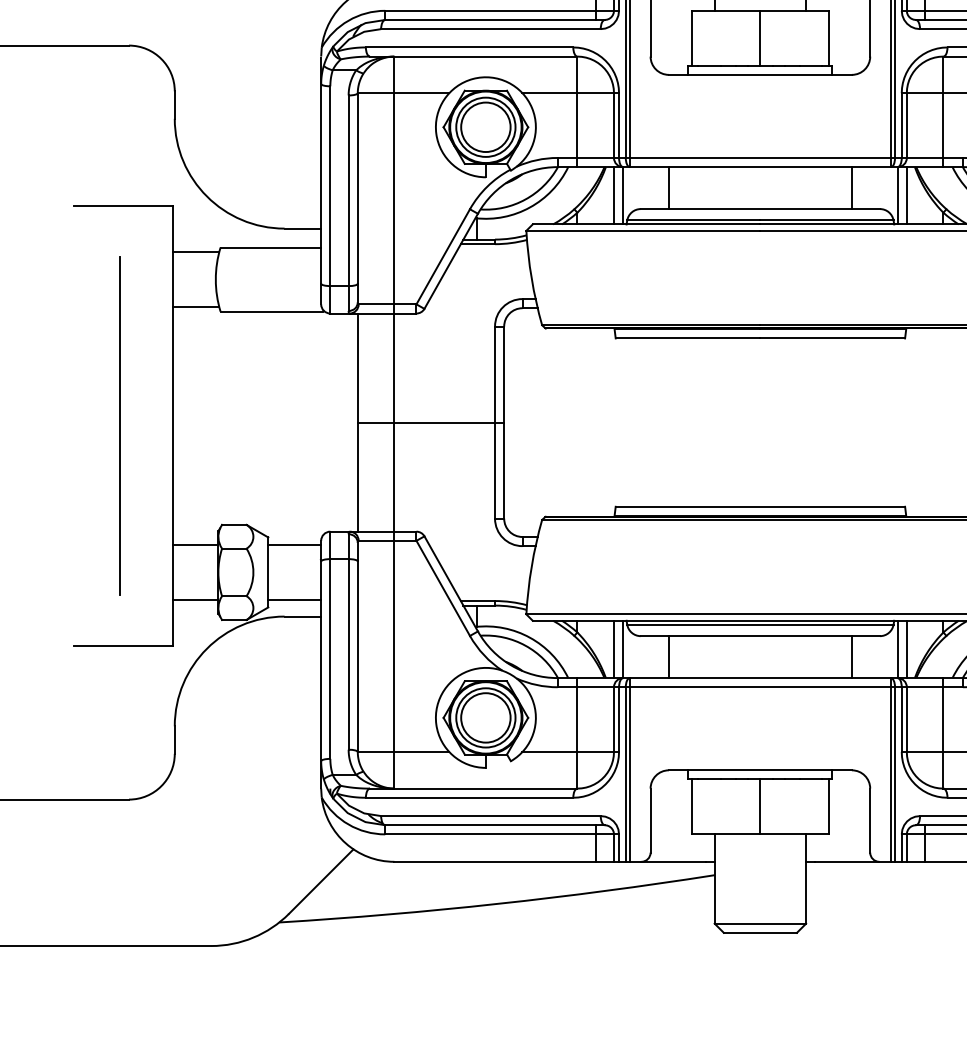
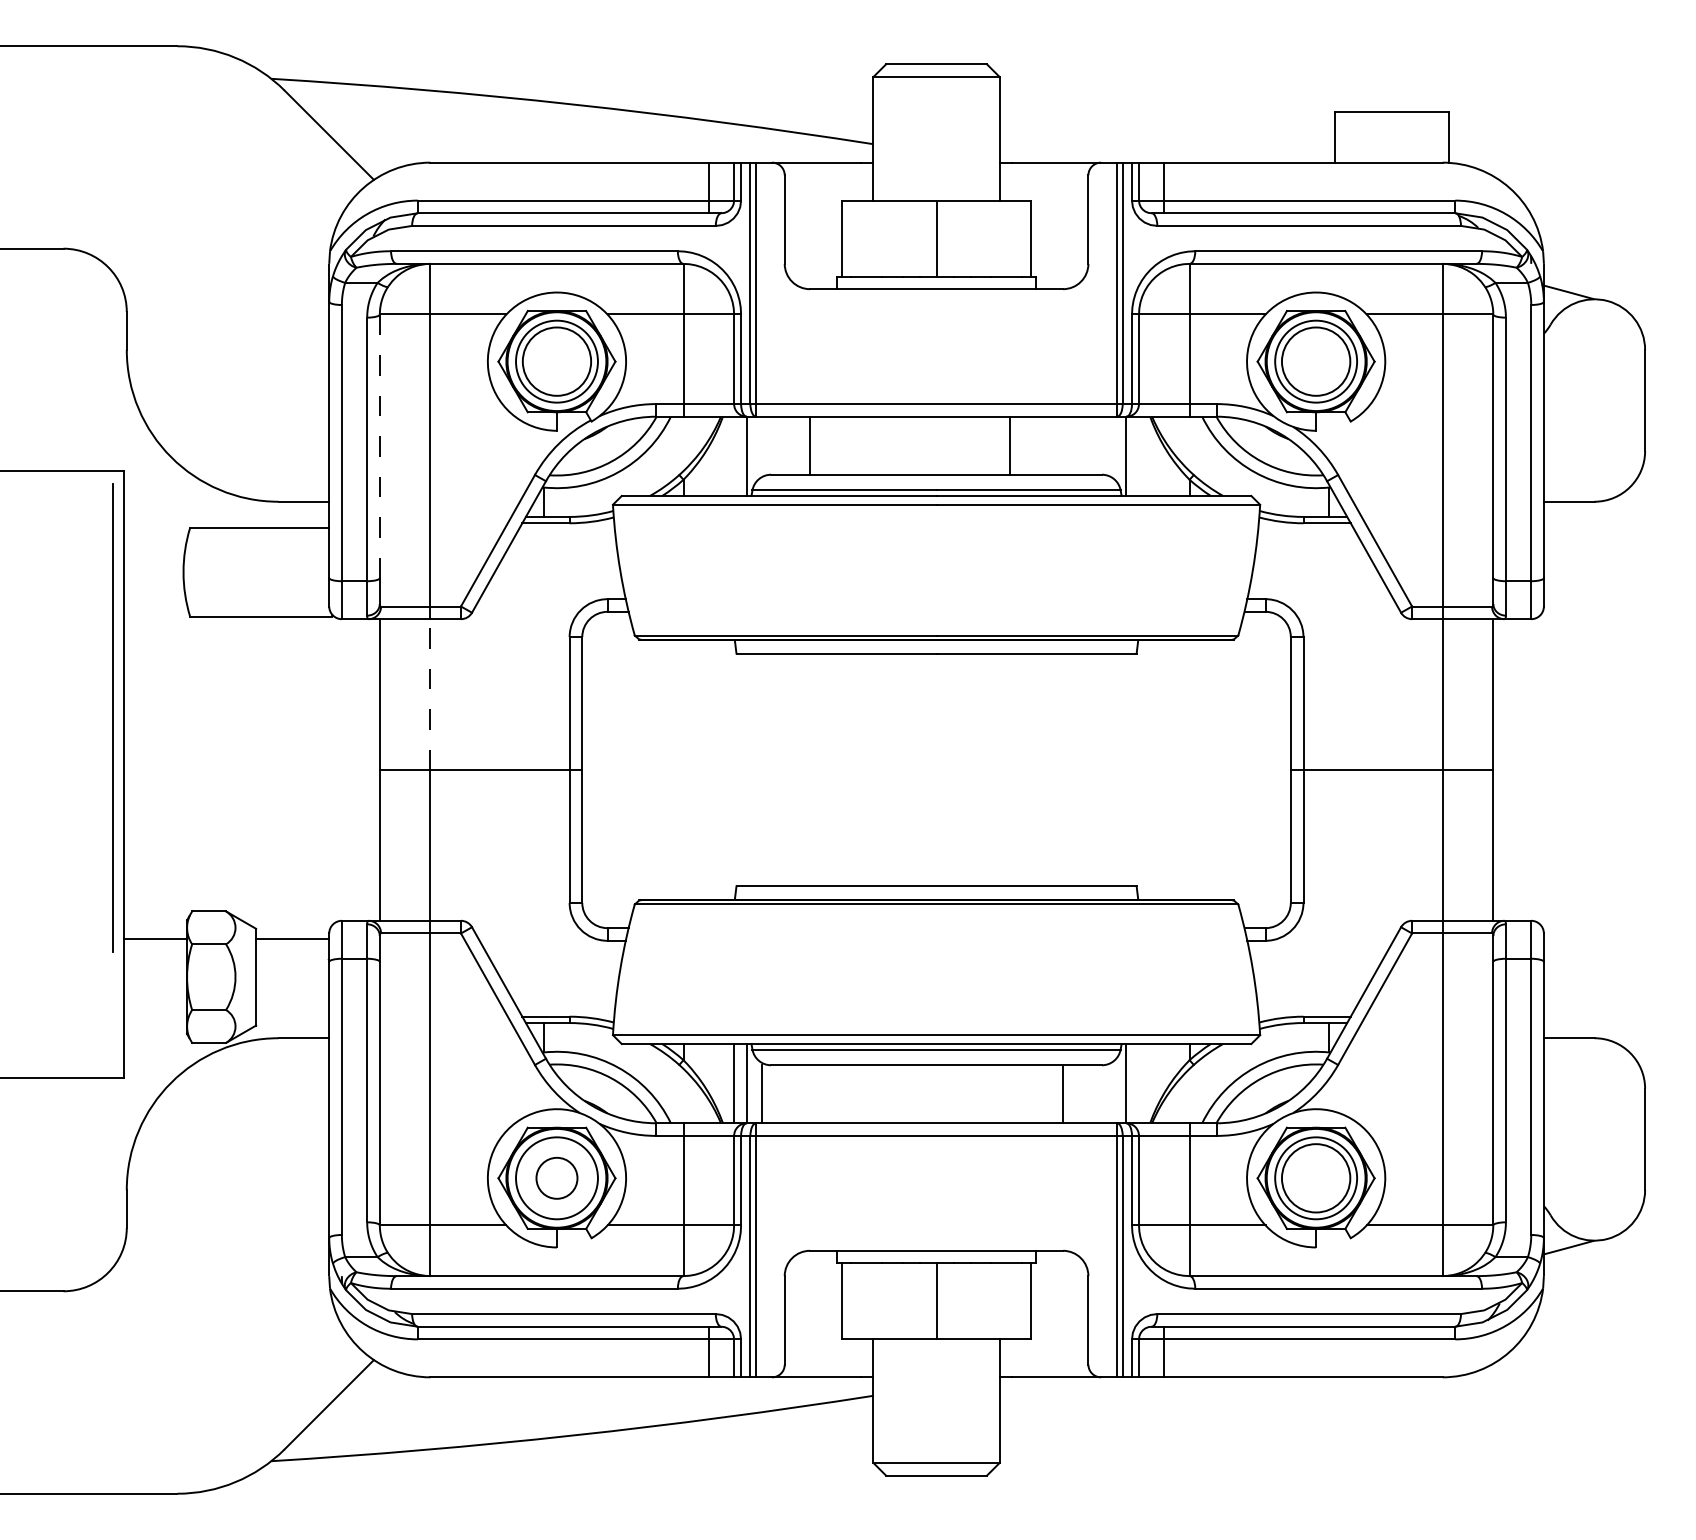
line: (852, 187) -> (1010, 445), moved
line: (357, 188) -> (379, 446), solid -> dashed
line: (614, 195) -> (734, 455), removed
line: (907, 195) -> (1139, 455), removed
line: (195, 252) -> (155, 534), removed
line: (195, 307) -> (155, 610), removed
line: (394, 368) -> (430, 694), solid -> dashed
line: (119, 425) -> (112, 717), moved
line: (195, 600) -> (155, 1015), removed
line: (294, 600) -> (292, 1015), removed
line: (907, 649) -> (1139, 1083), removed
line: (669, 657) -> (762, 1094), moved
circle: (485, 718) -> (556, 1178), size x0.6

